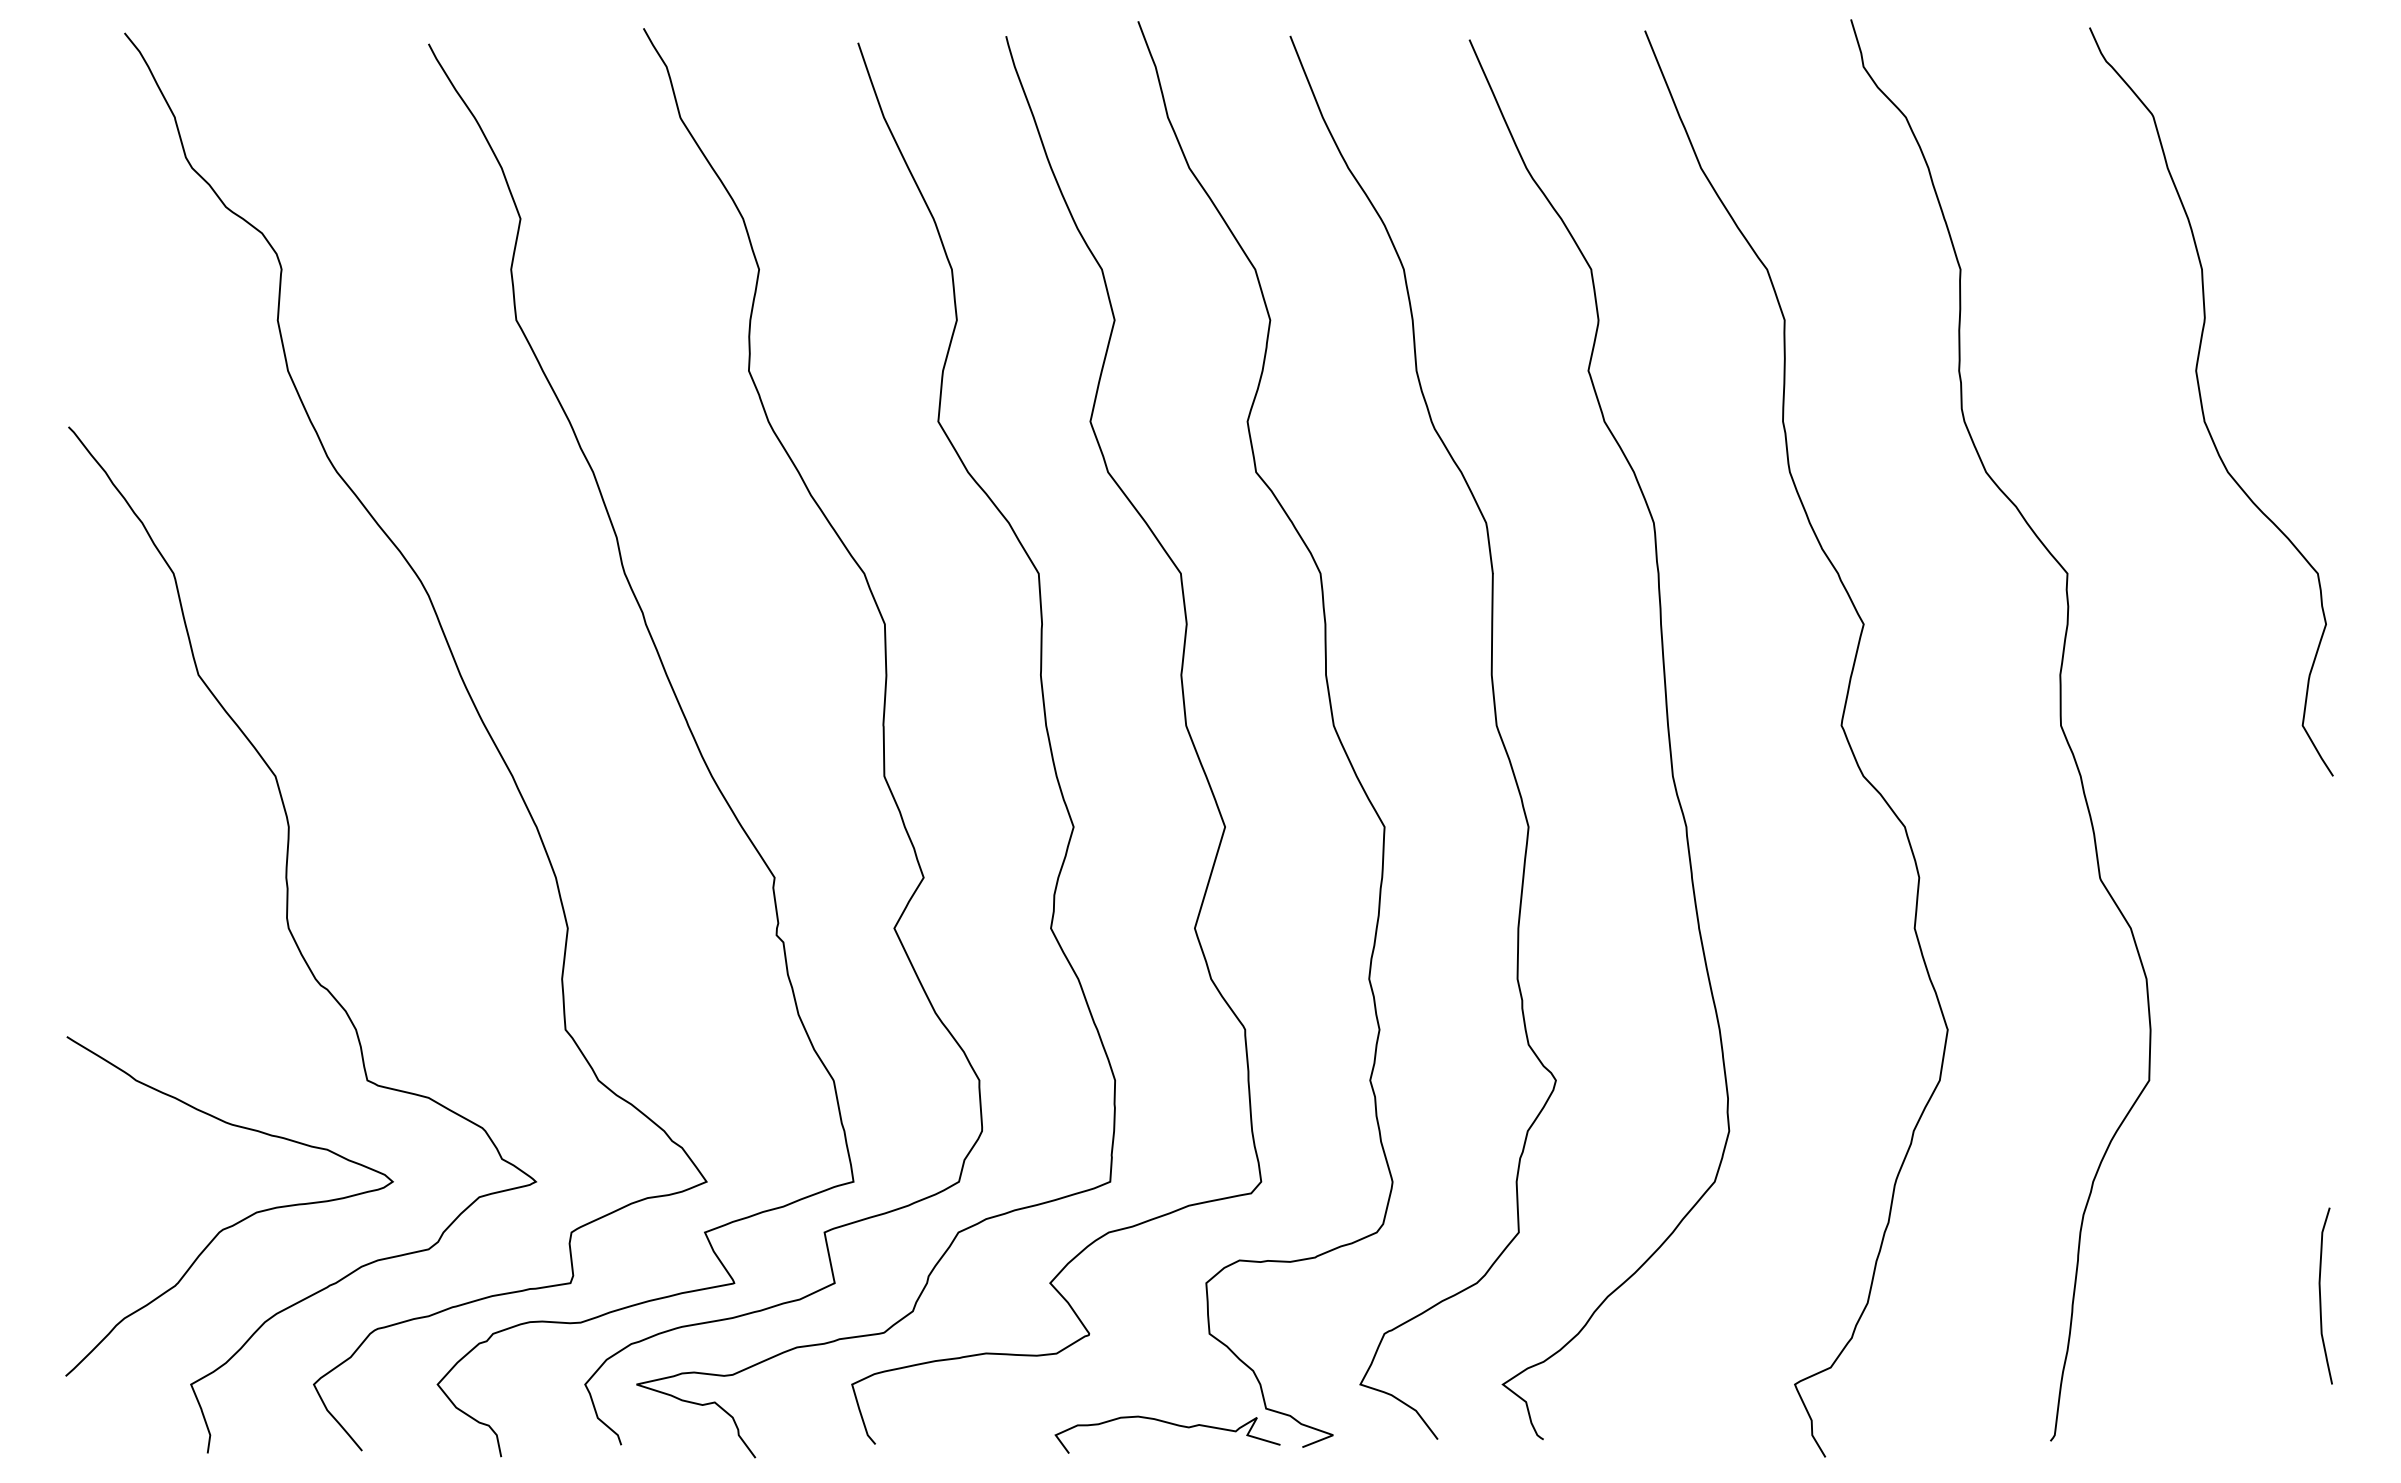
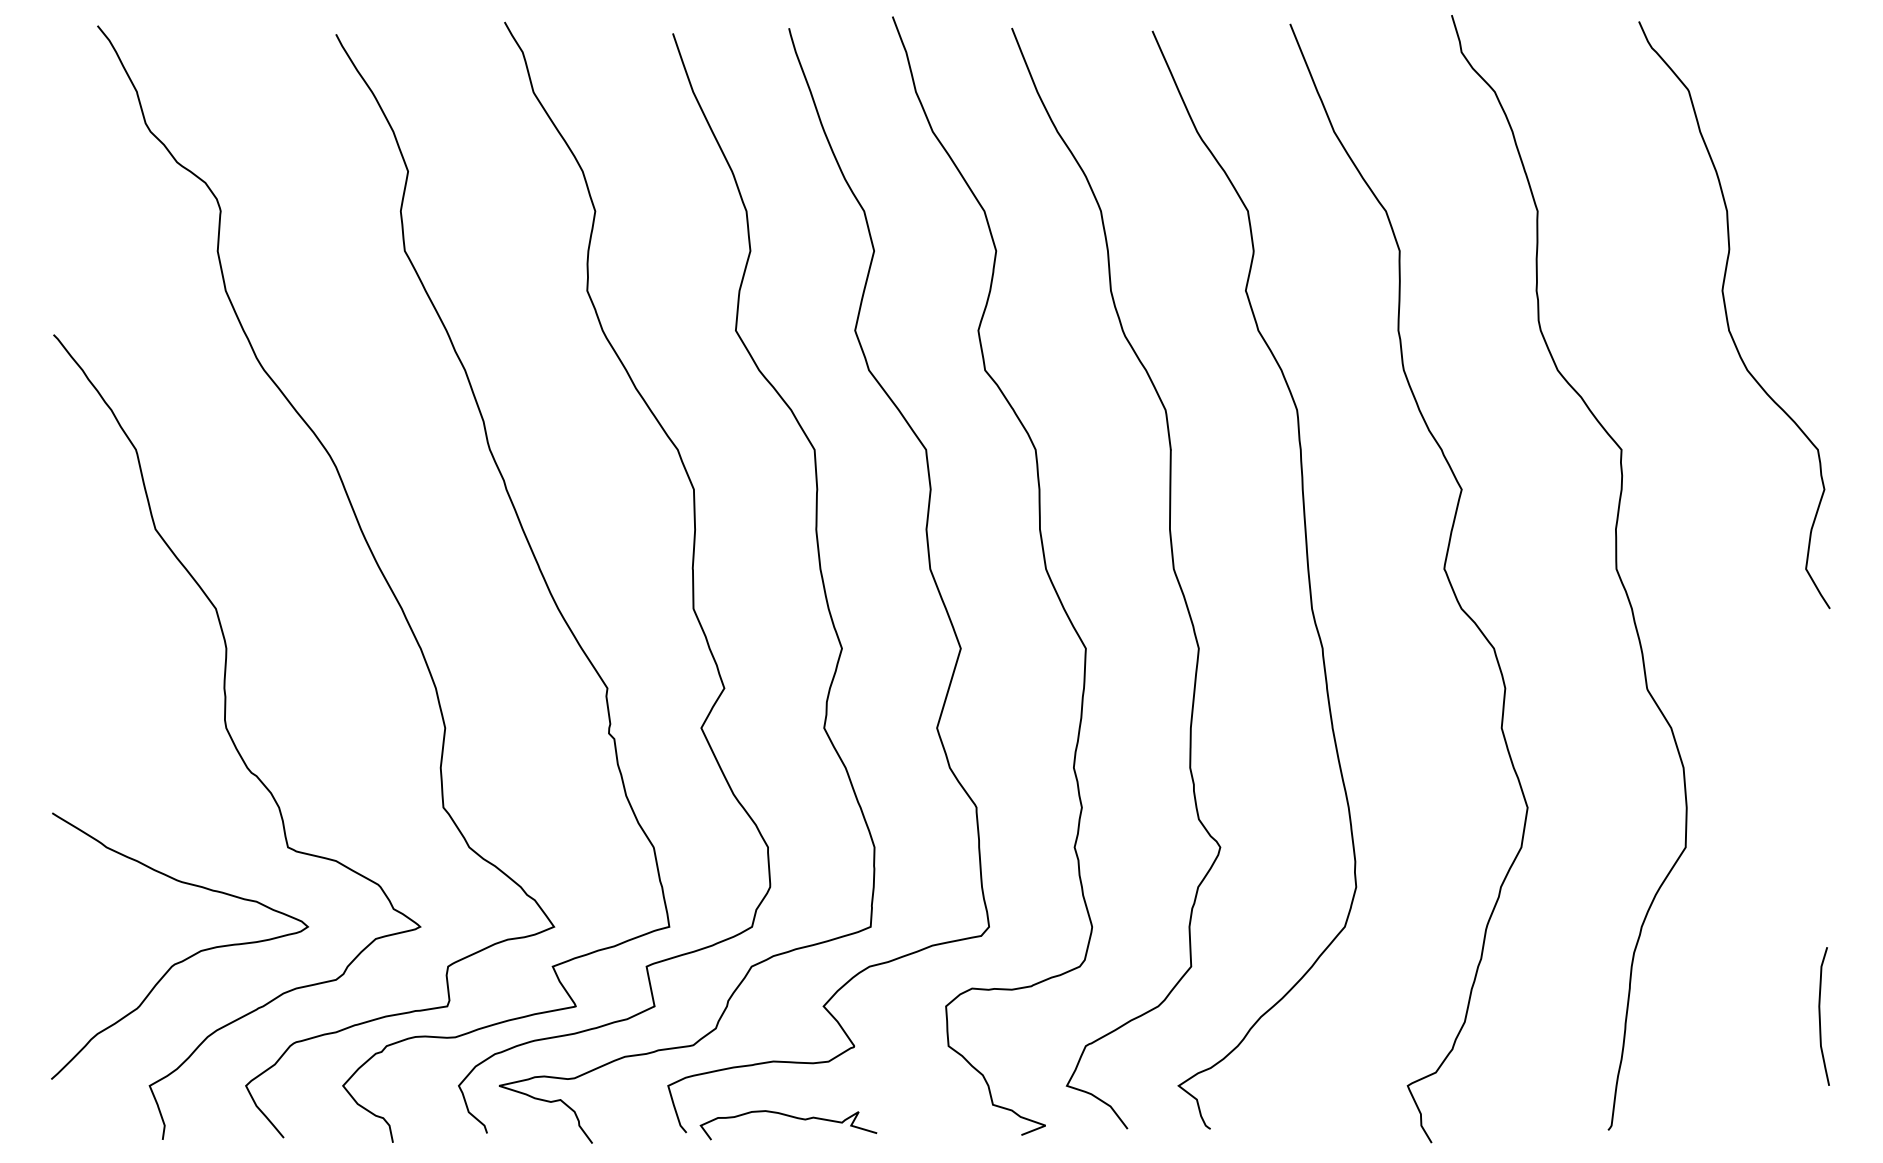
curve: (1170, 1424) -> (790, 1117), moved

